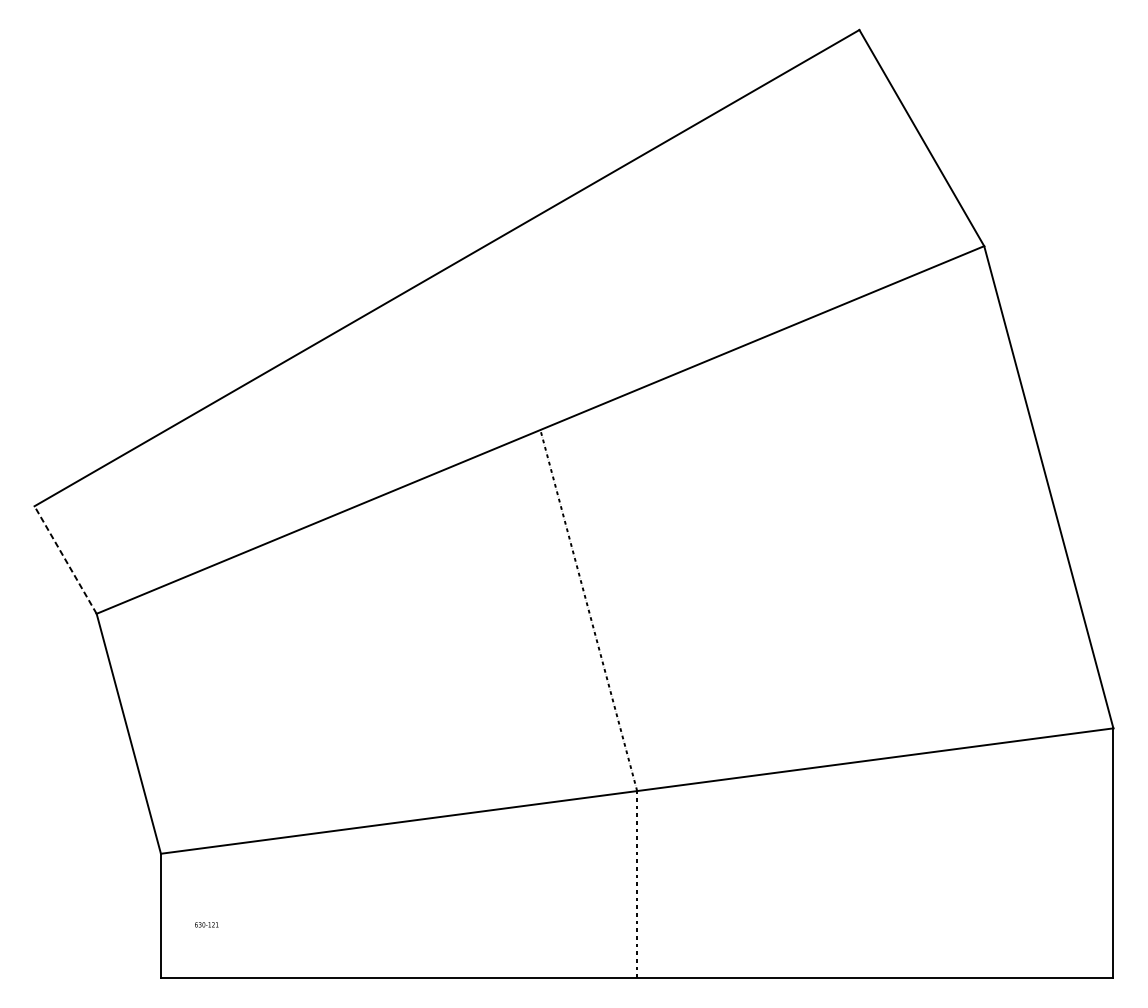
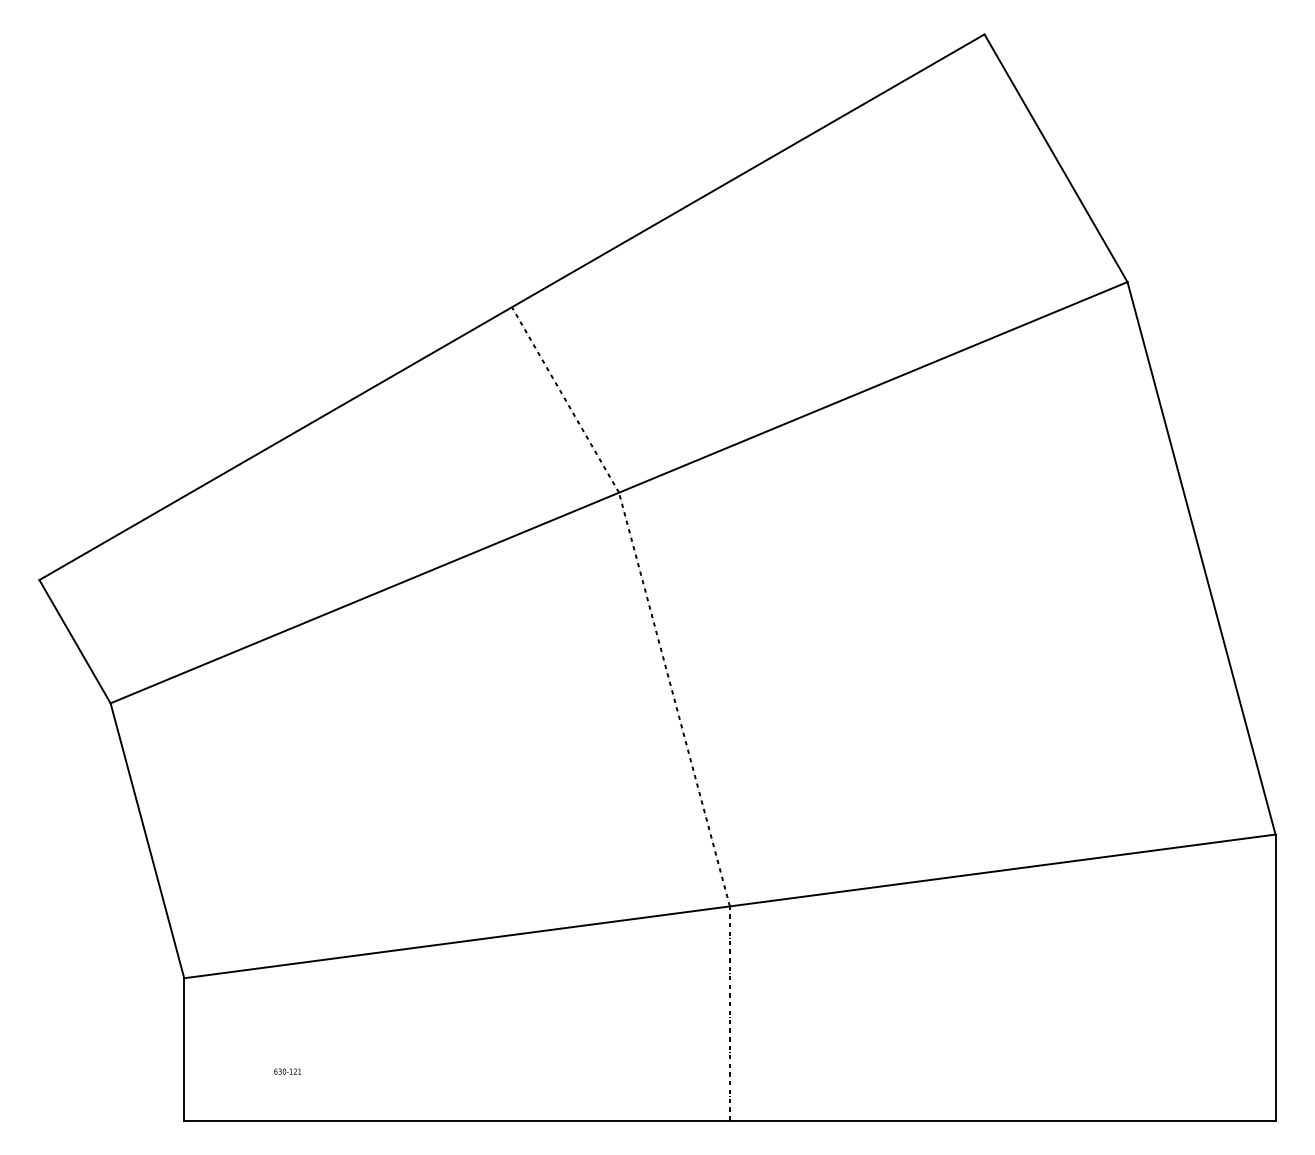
line: (493, 348) -> (565, 399), added
line: (65, 559) -> (74, 641), dashed -> solid
text: (206, 924) -> (287, 1071), moved

